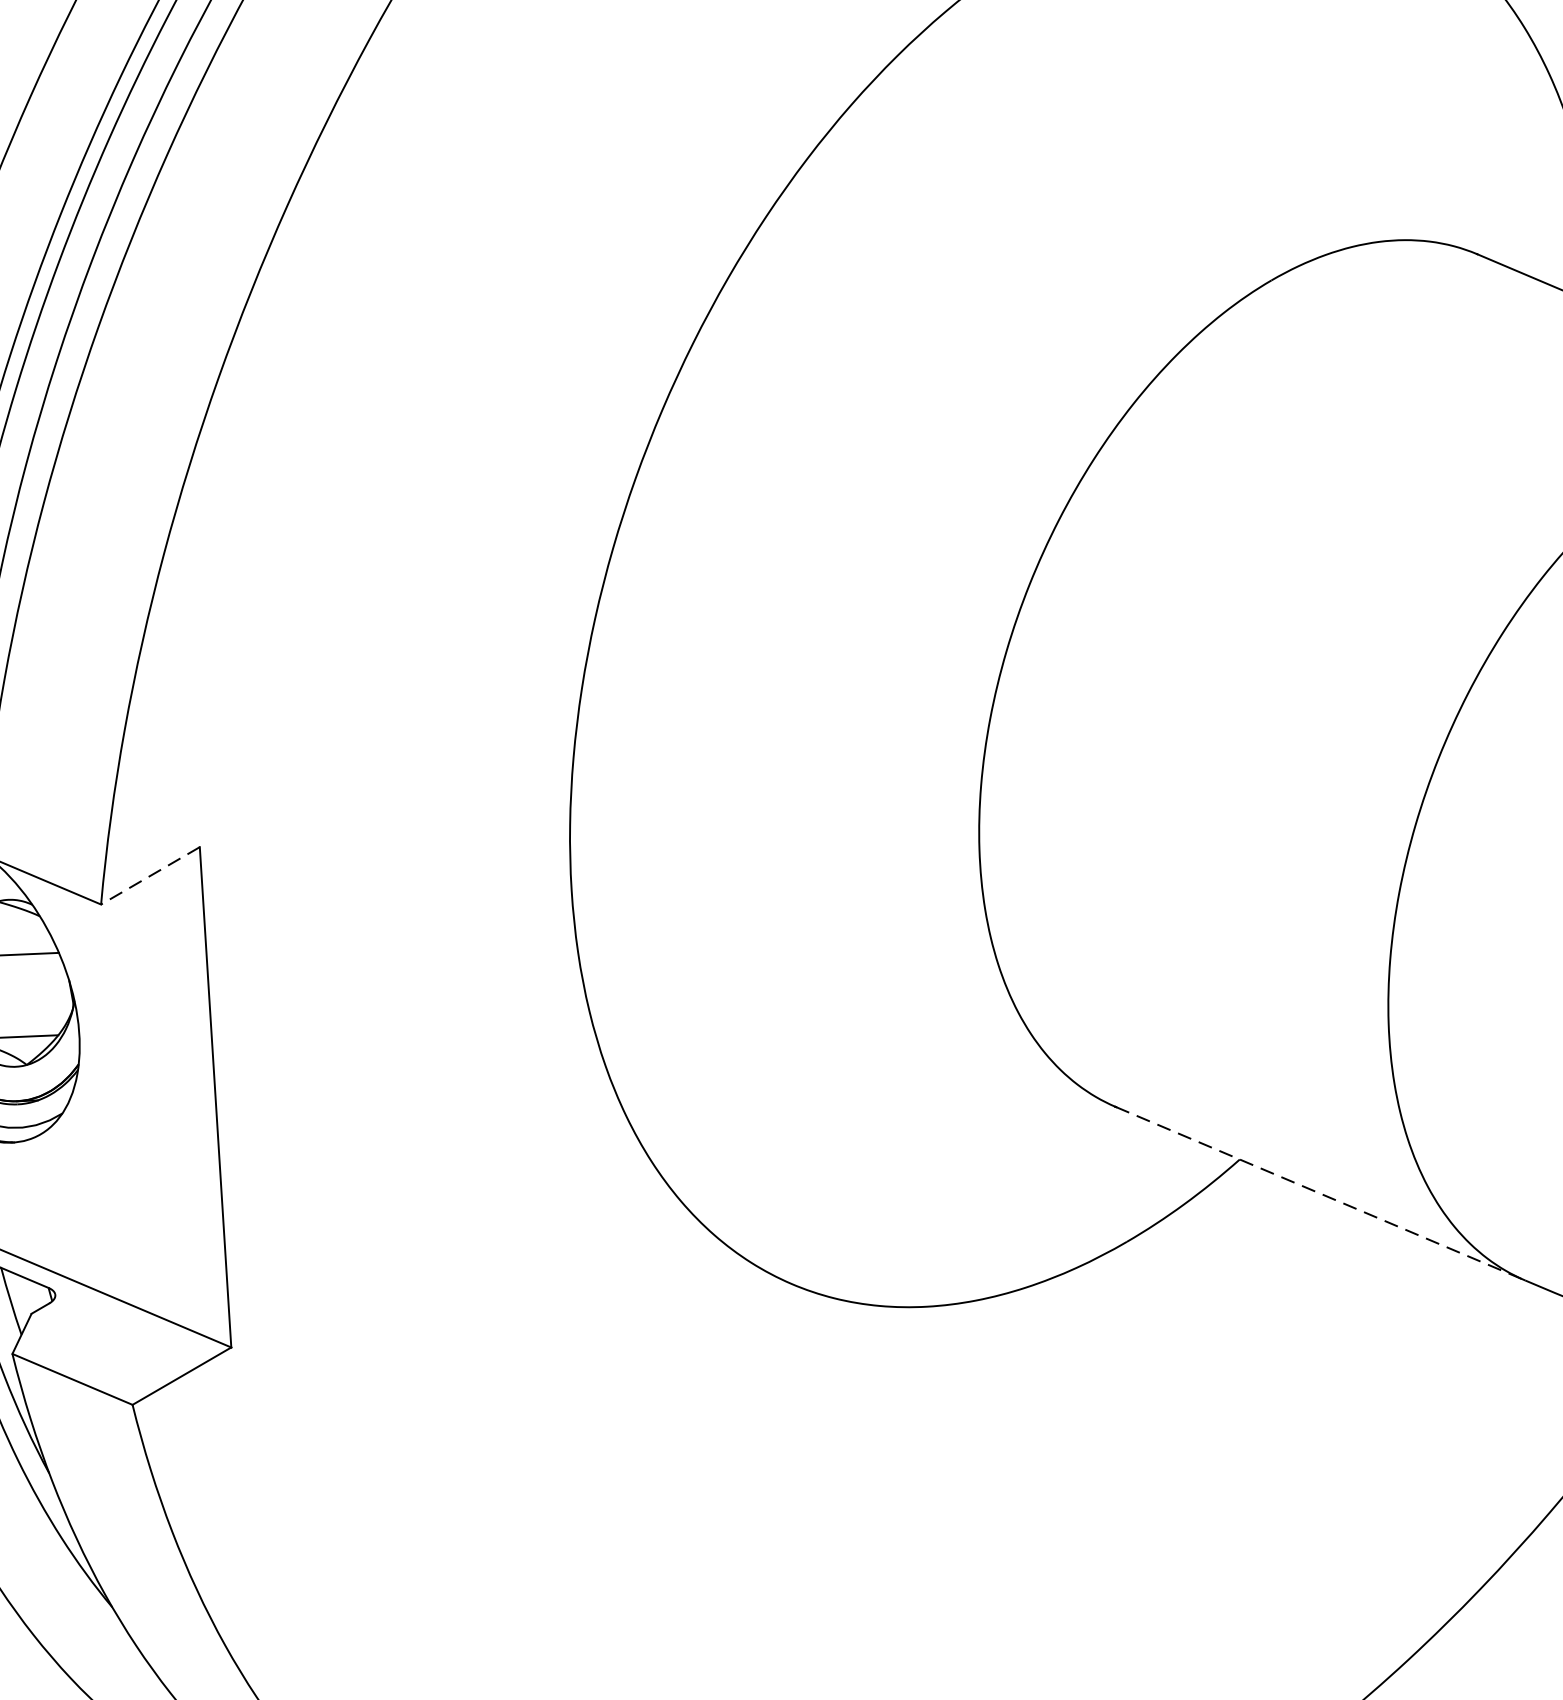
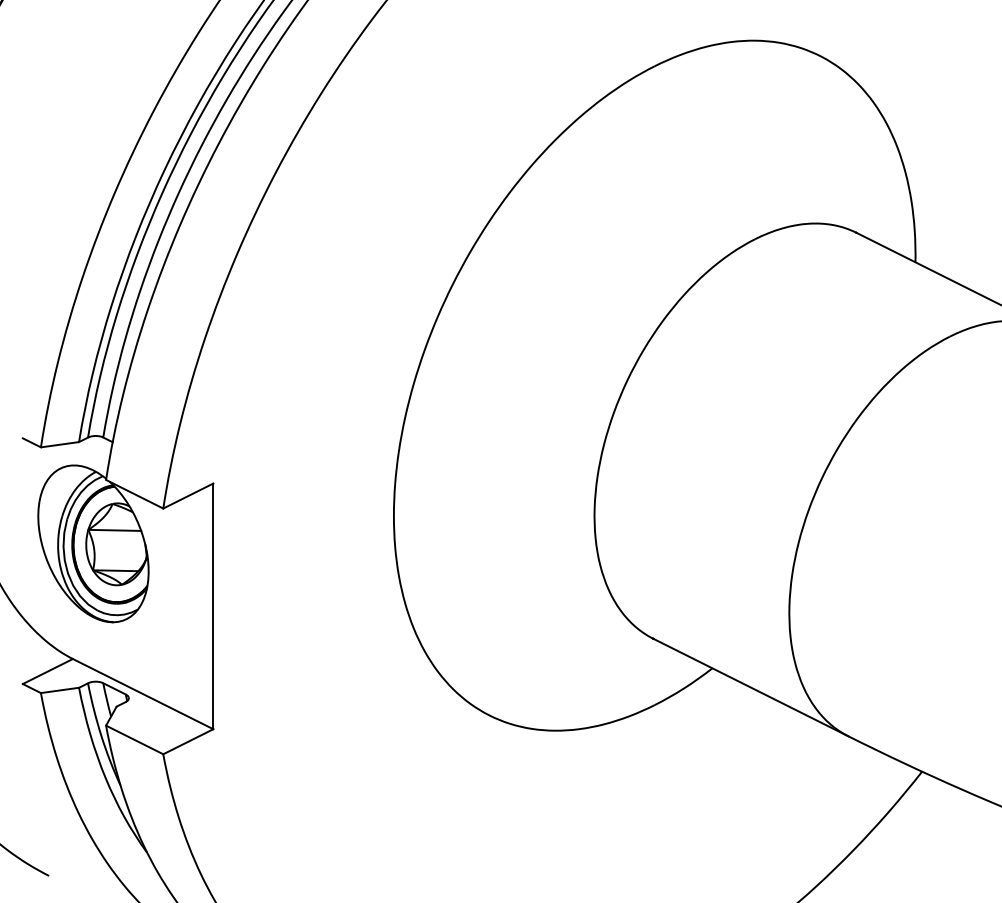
line: (150, 876) -> (188, 496), dashed -> solid
line: (1319, 1193) -> (750, 687), dashed -> solid

